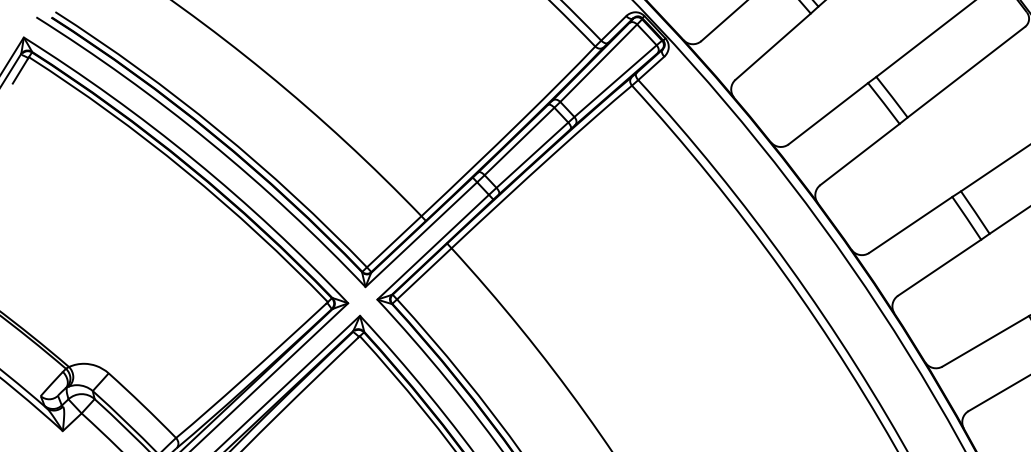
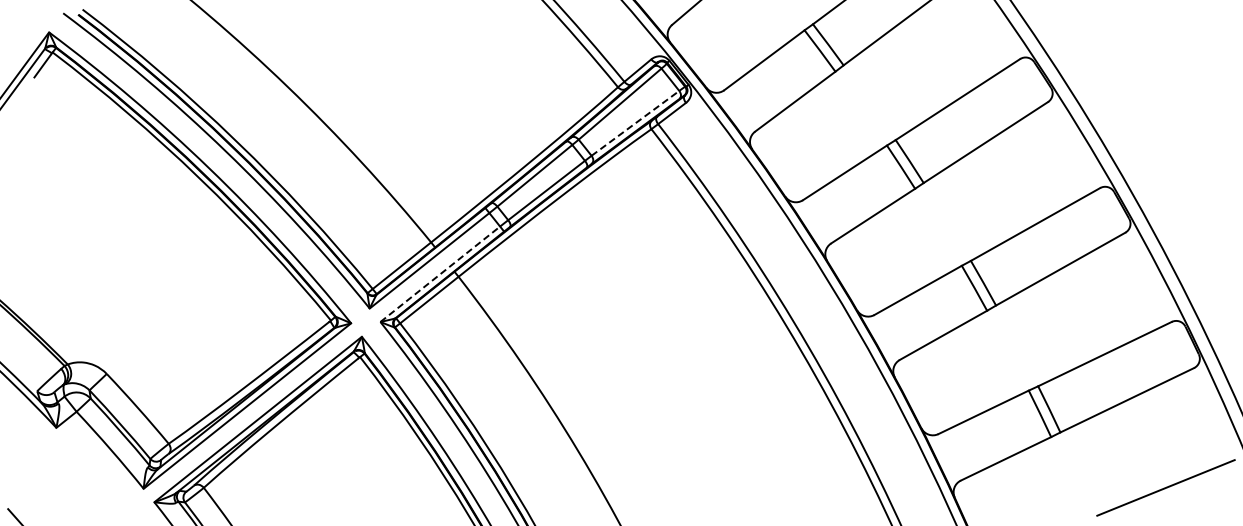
line: (615, 81) -> (635, 123), solid -> dashed
line: (433, 247) -> (440, 274), solid -> dashed

